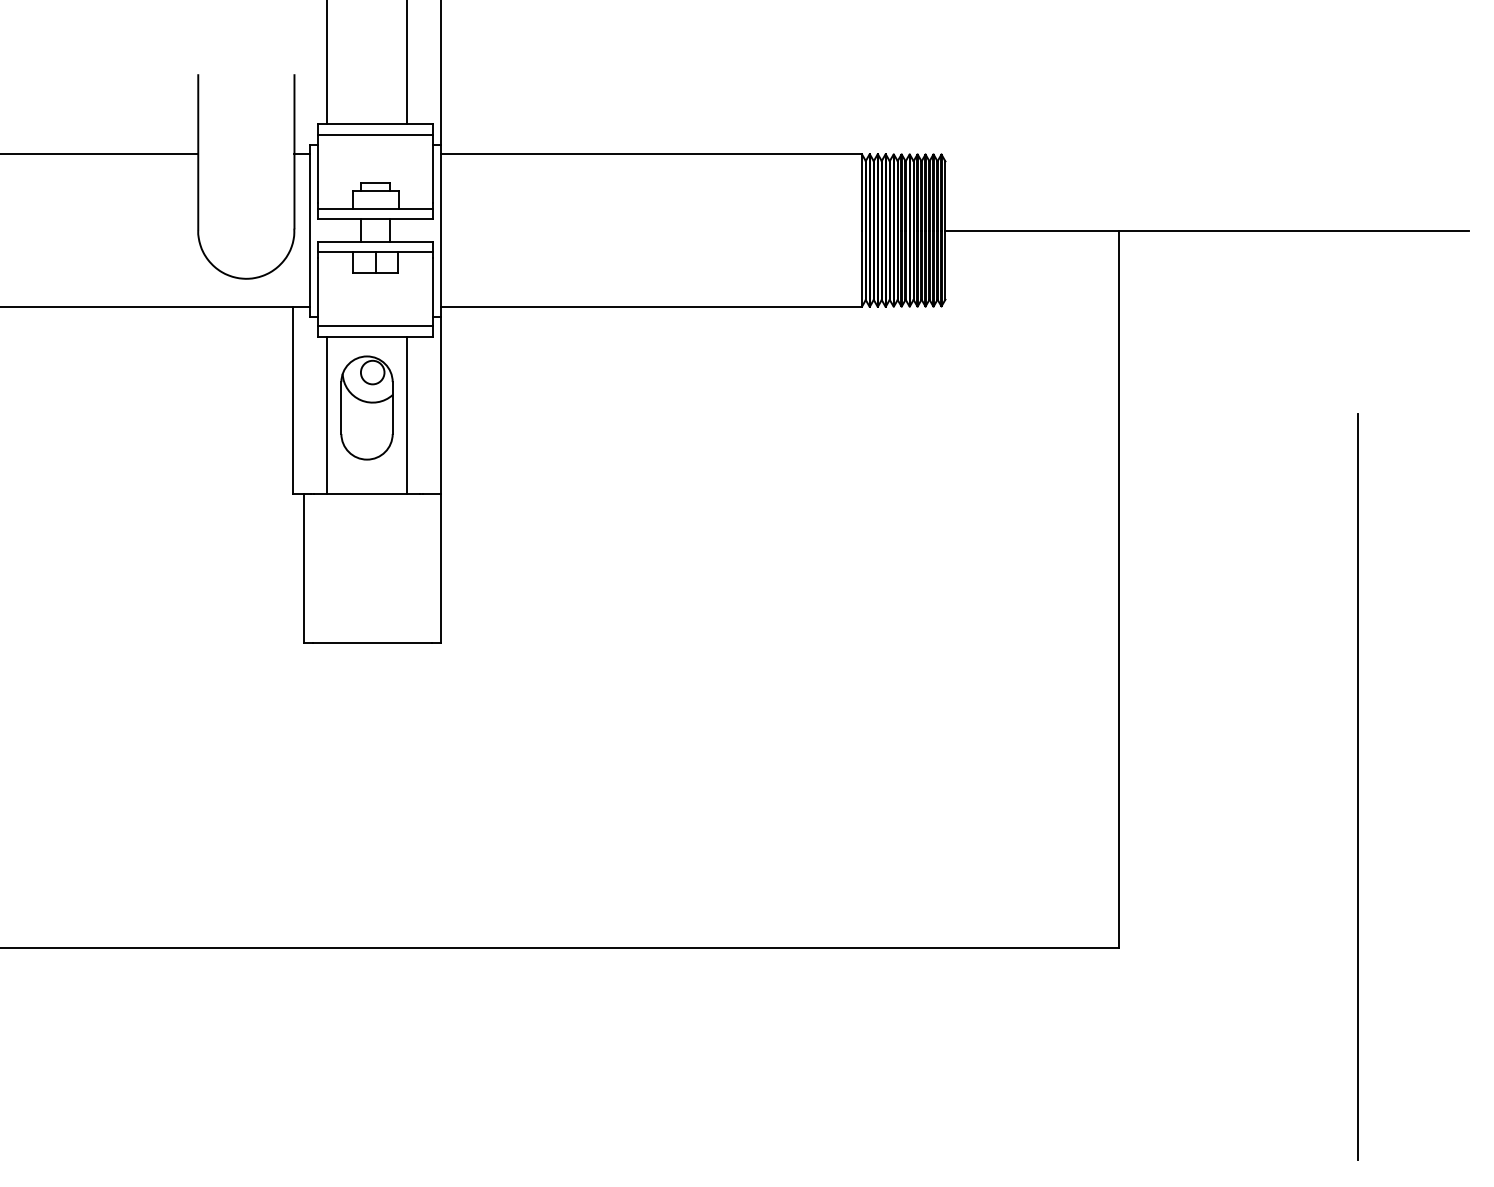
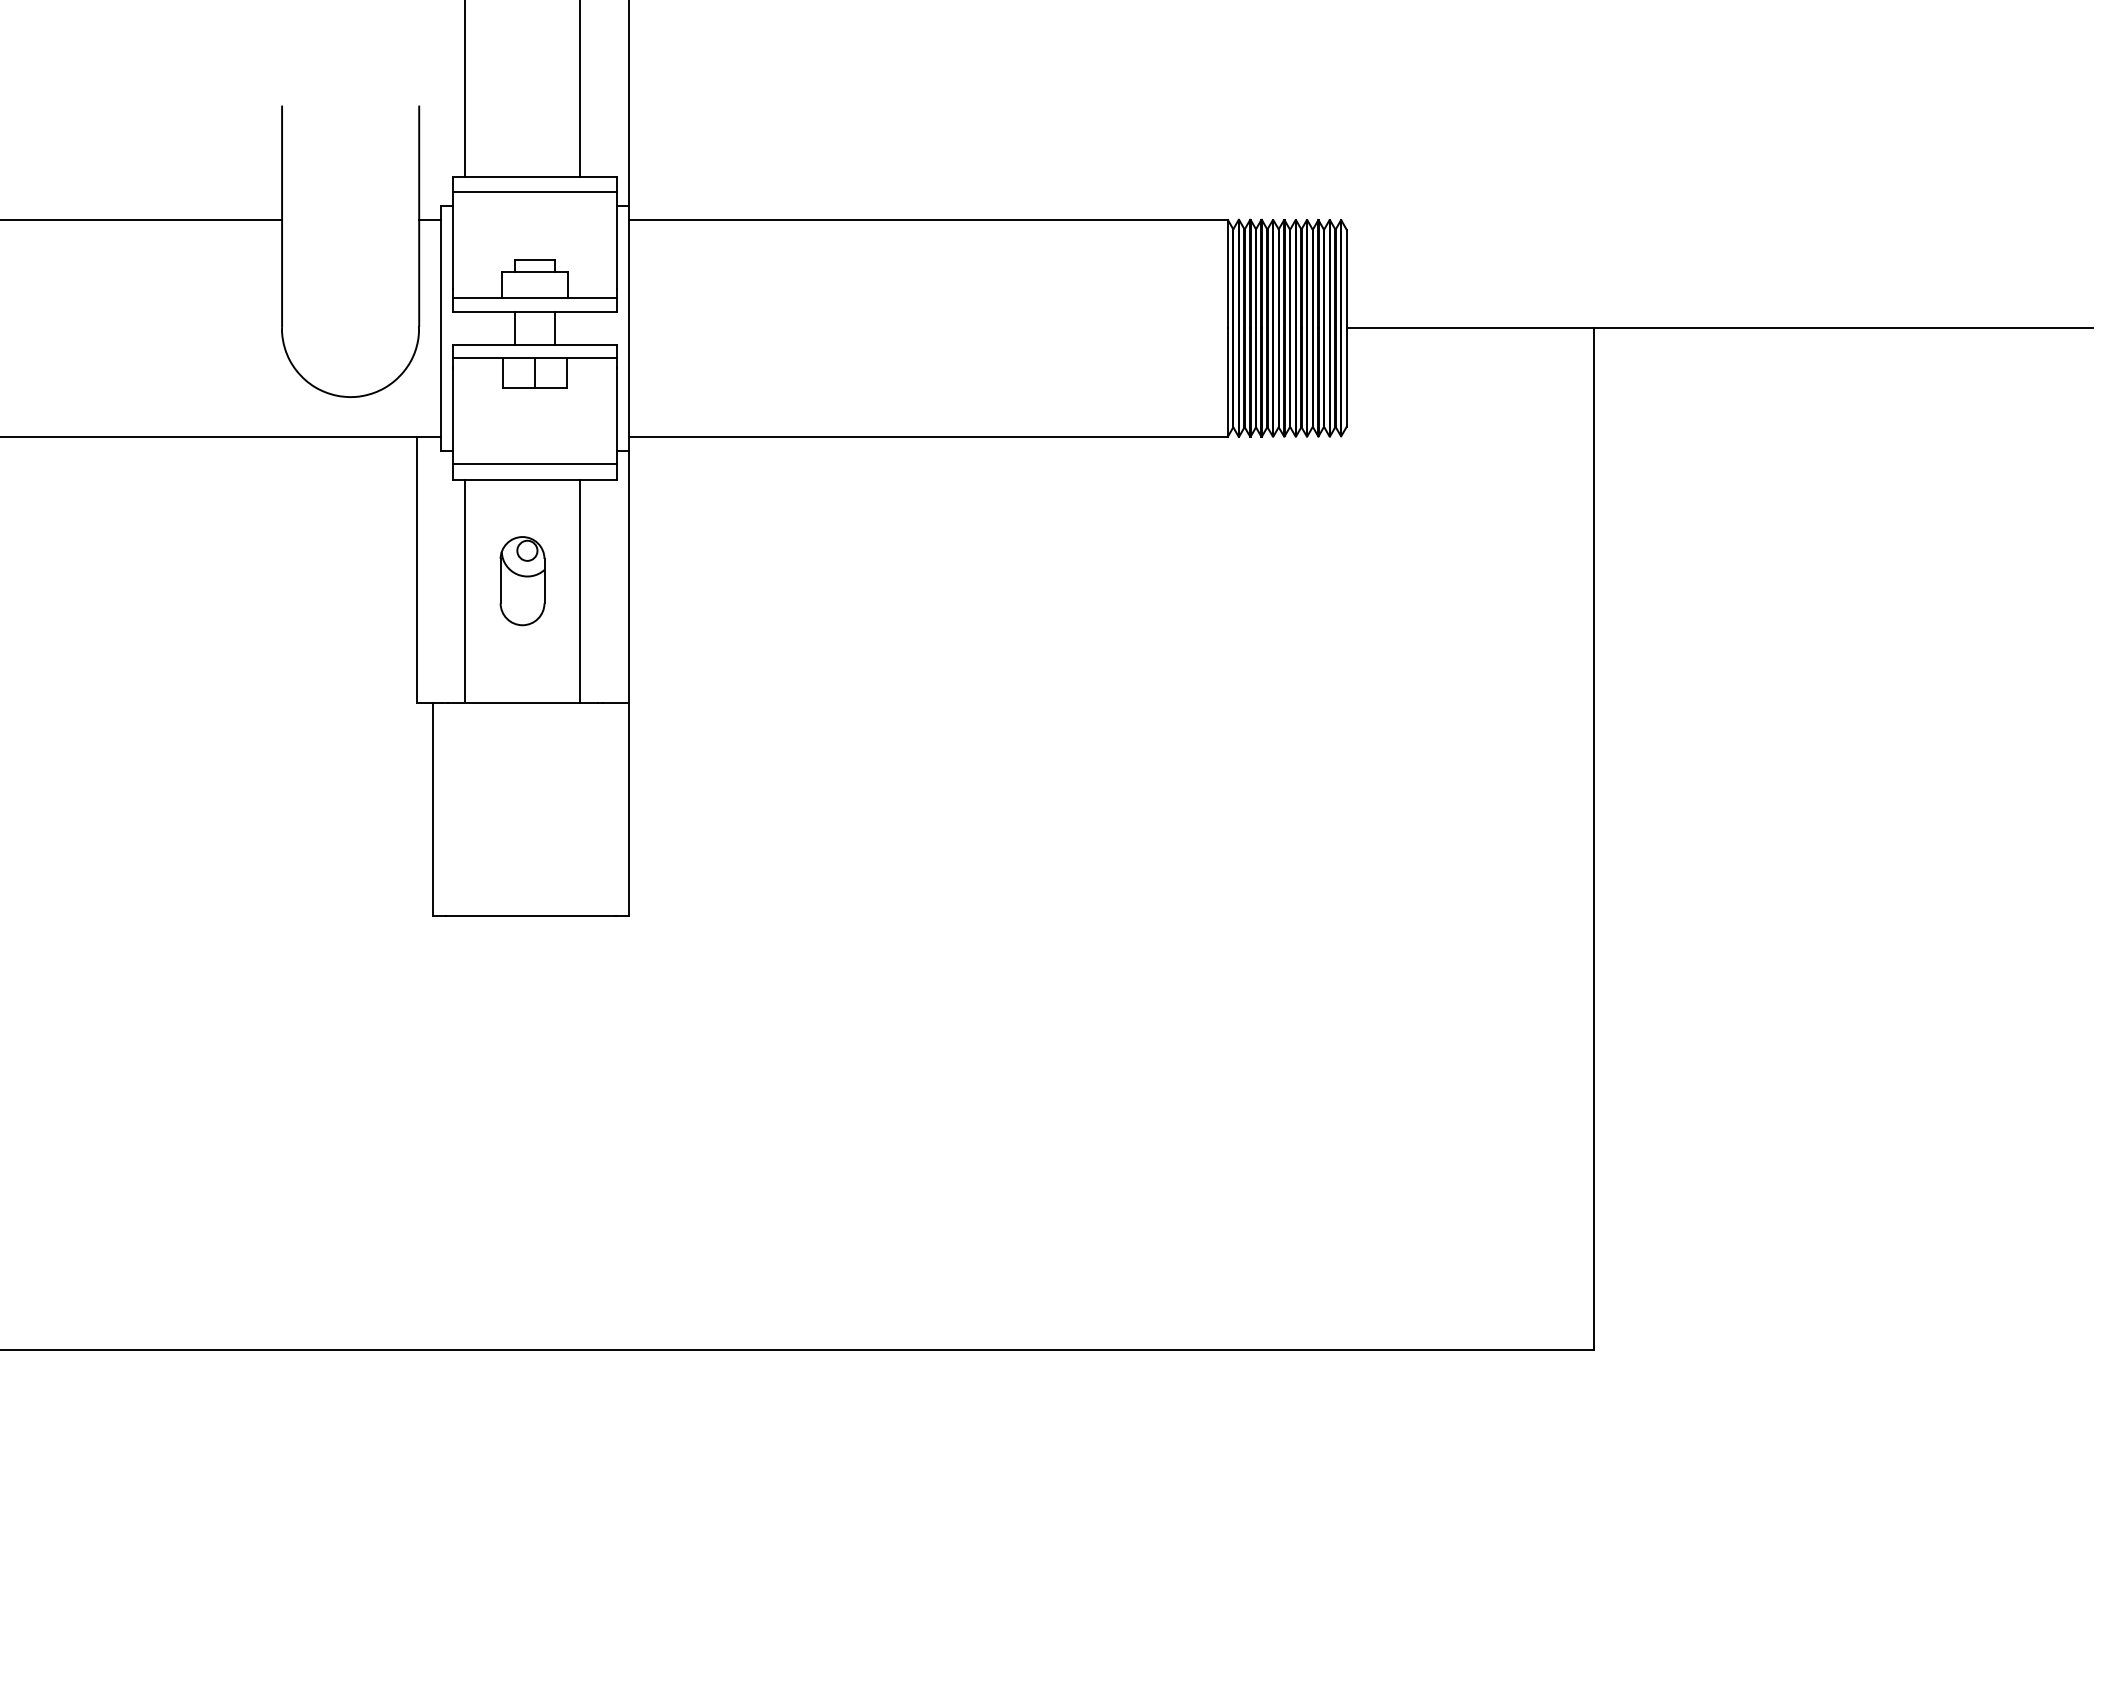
part: (366, 407) -> (522, 580), size x0.6
line: (1357, 787) -> (1934, 1121), removed

